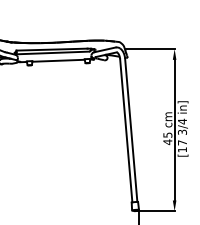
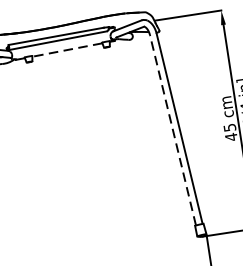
line: (58, 60) -> (67, 49), solid -> dashed
line: (126, 130) -> (173, 129), solid -> dashed

